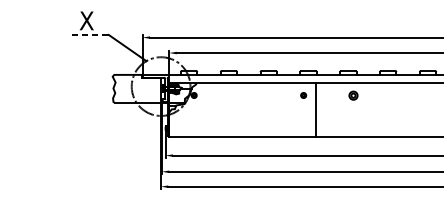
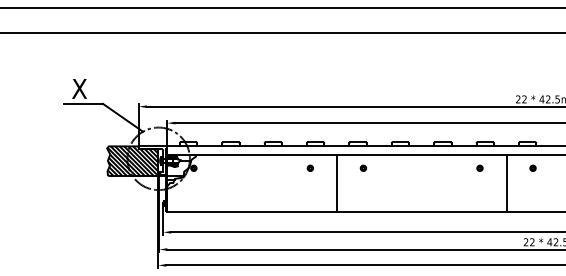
line: (90, 34) -> (83, 103), dashed -> solid
hatch: (136, 89) -> (132, 161), added
part: (353, 94) -> (363, 167), size x0.62
line: (315, 109) -> (337, 183), moved

